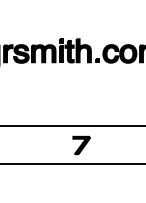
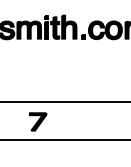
part: (81, 145) -> (38, 121), moved

